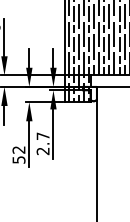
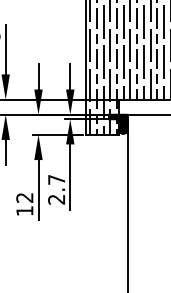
fill: (90, 93) -> (118, 123), added
text: (18, 159) -> (24, 210), 52 -> 12

